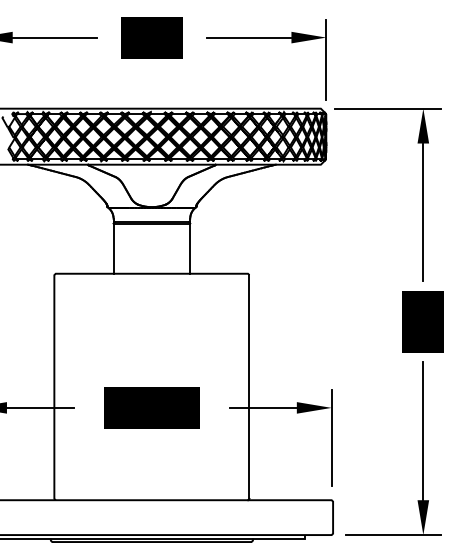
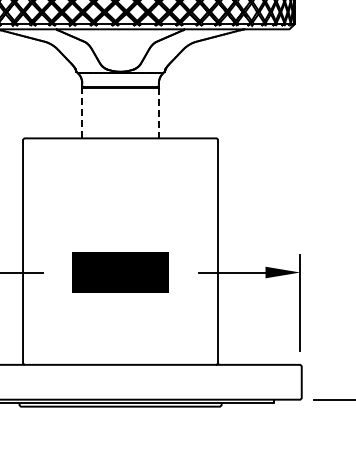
line: (113, 248) -> (82, 113), solid -> dashed
line: (190, 249) -> (159, 114), solid -> dashed

